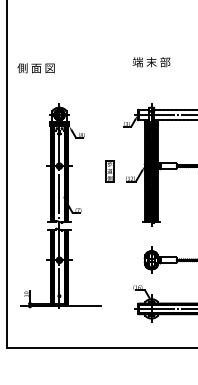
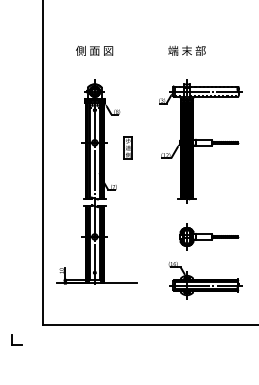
text: (151, 61) -> (186, 50), moved
text: (36, 67) -> (94, 50), moved
part: (109, 170) -> (127, 147), moved

